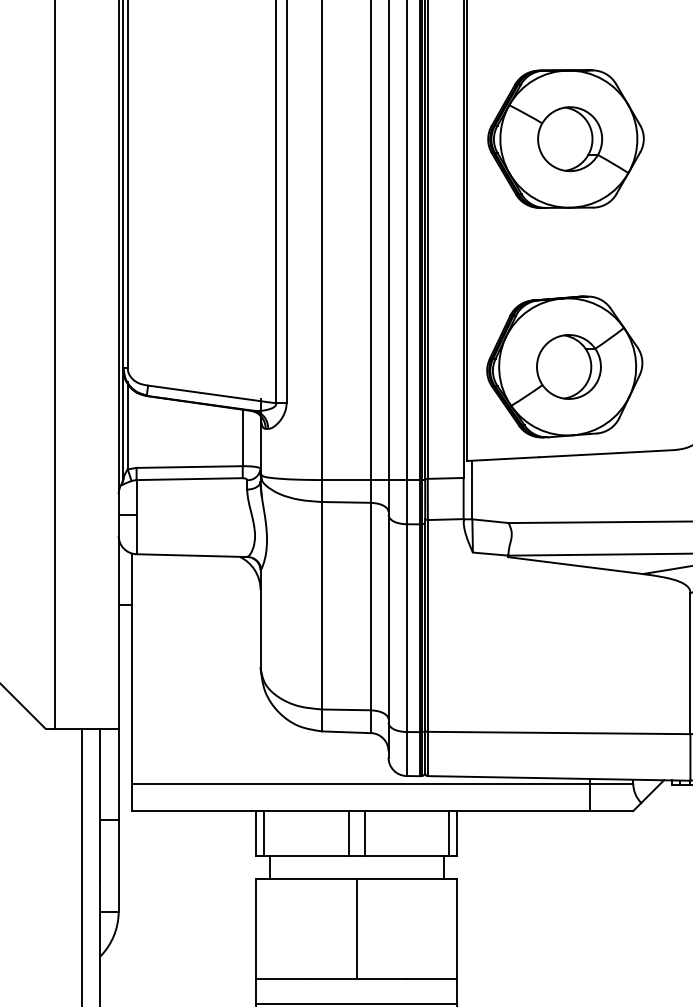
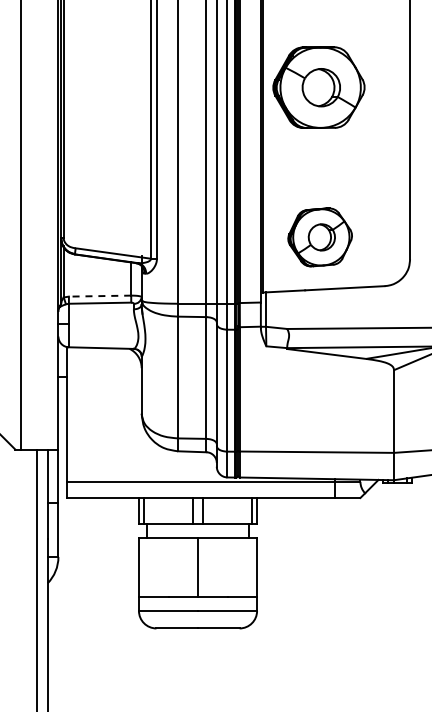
part: (565, 138) -> (318, 87), moved
part: (563, 367) -> (319, 237), size x0.7
line: (188, 467) -> (99, 296), solid -> dashed

